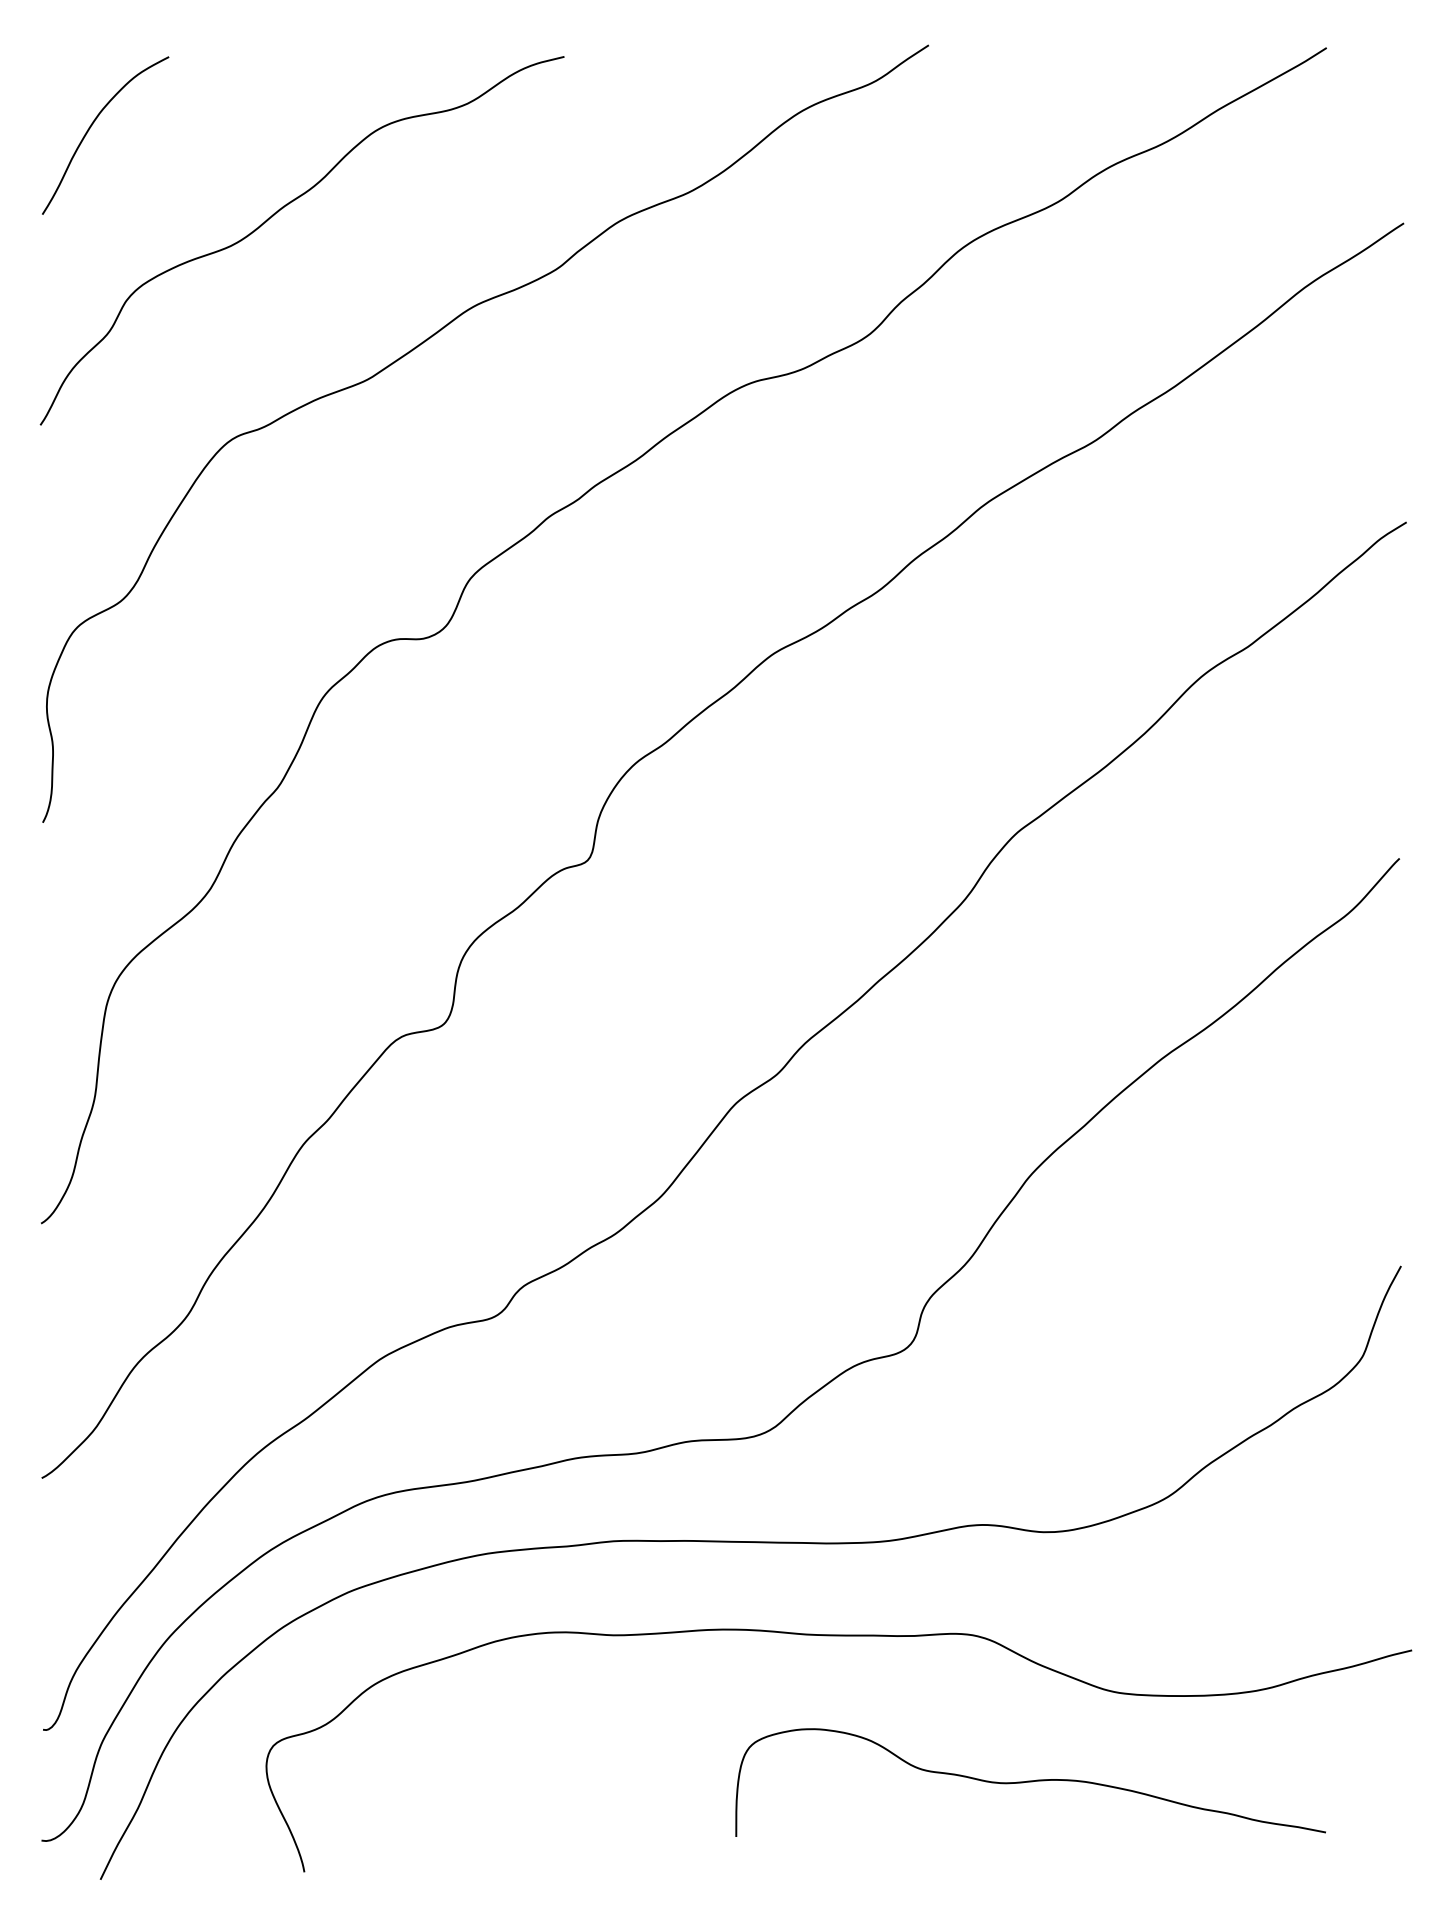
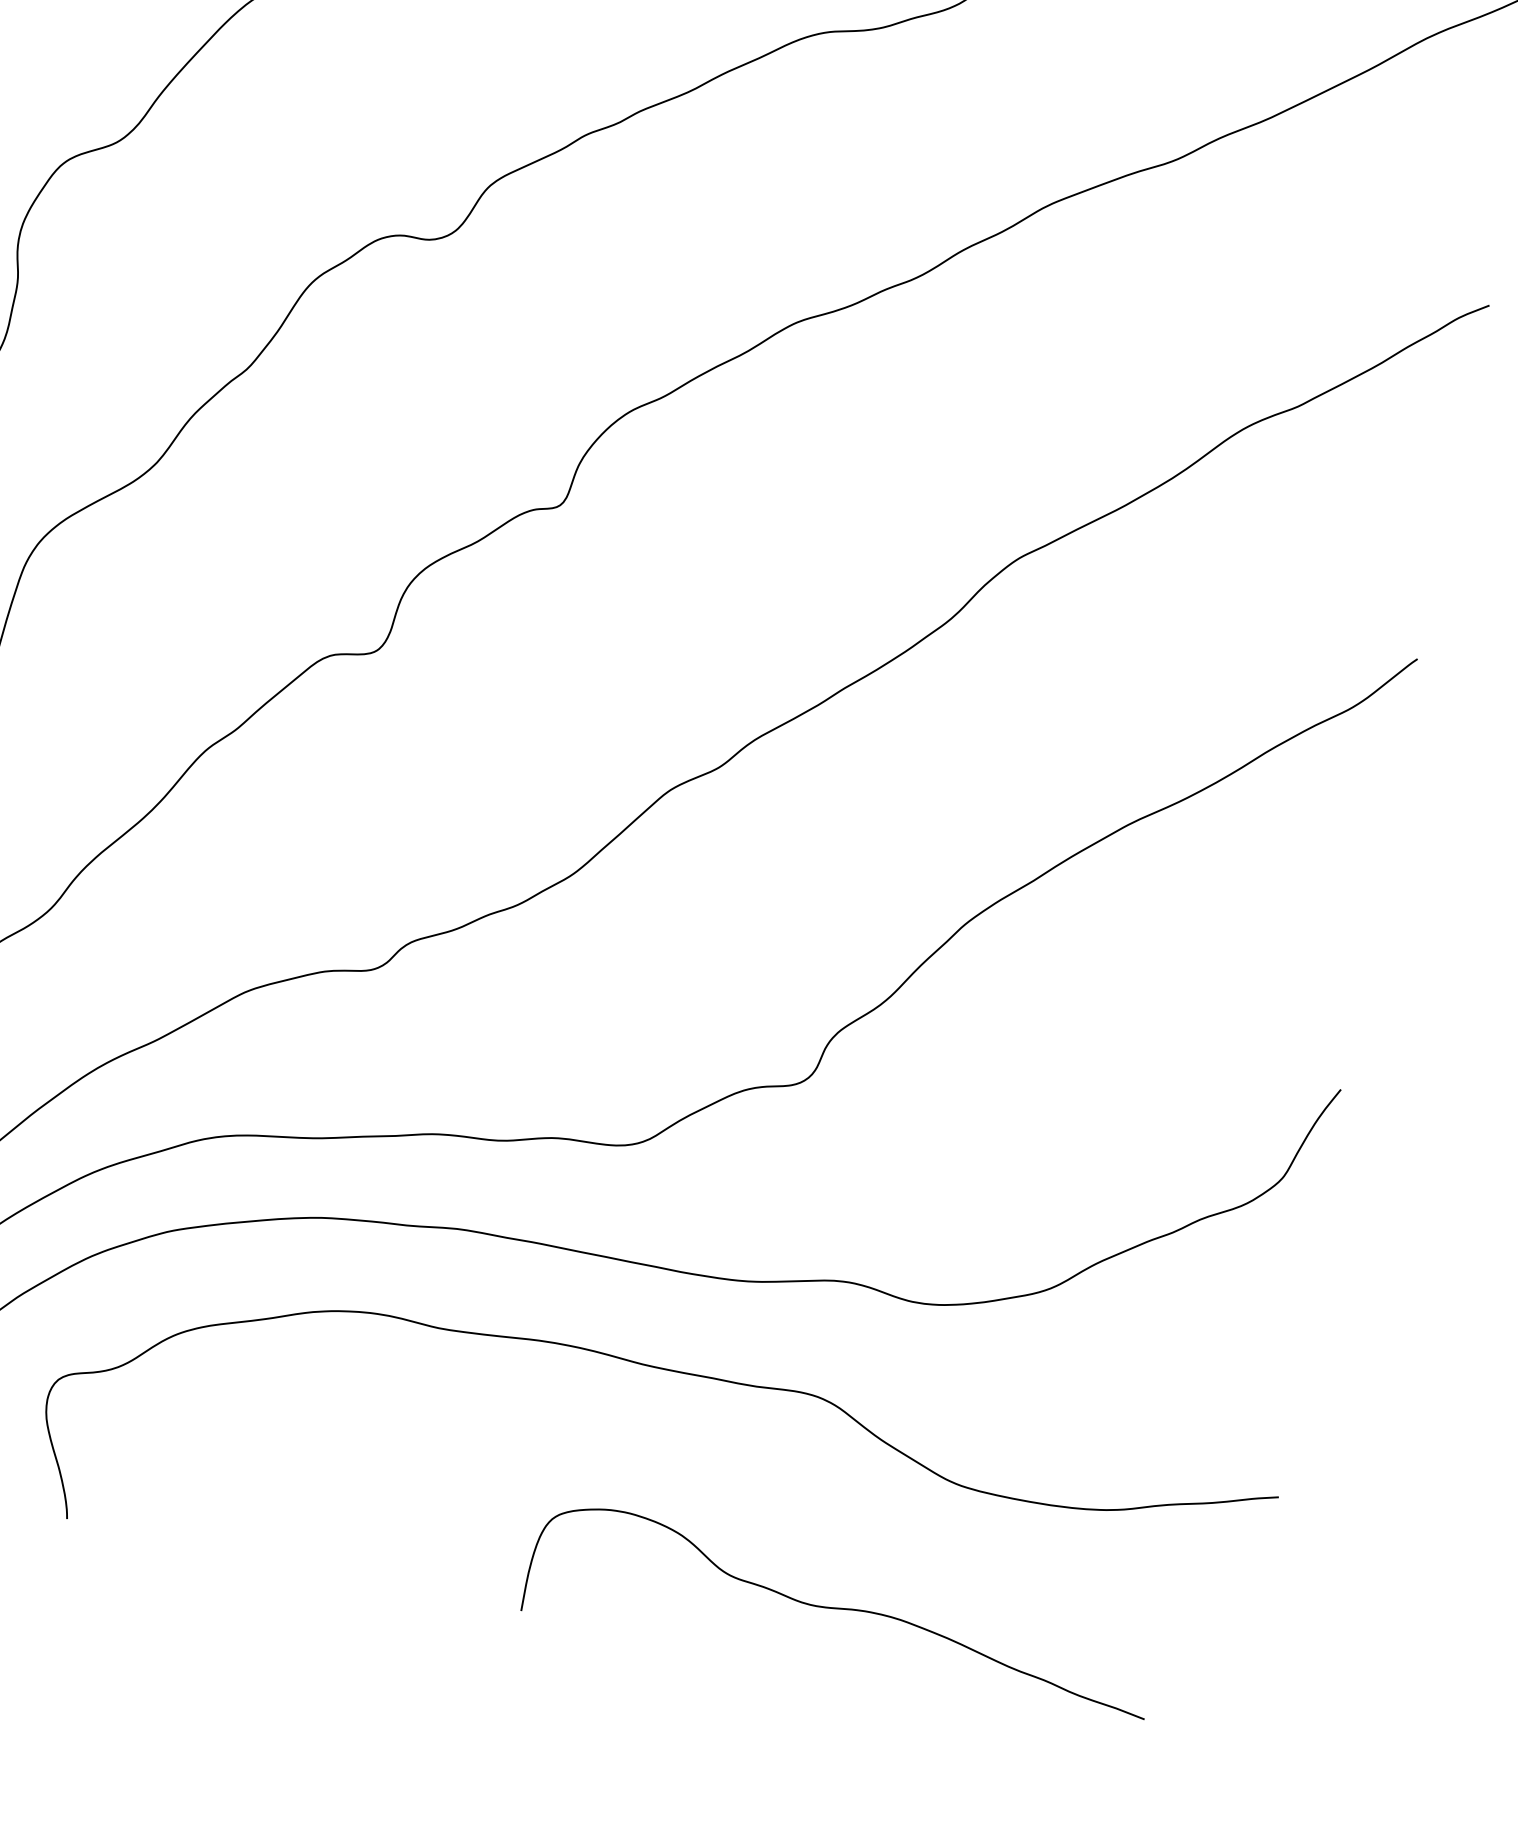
curve: (1030, 1782) -> (842, 1609), moved

